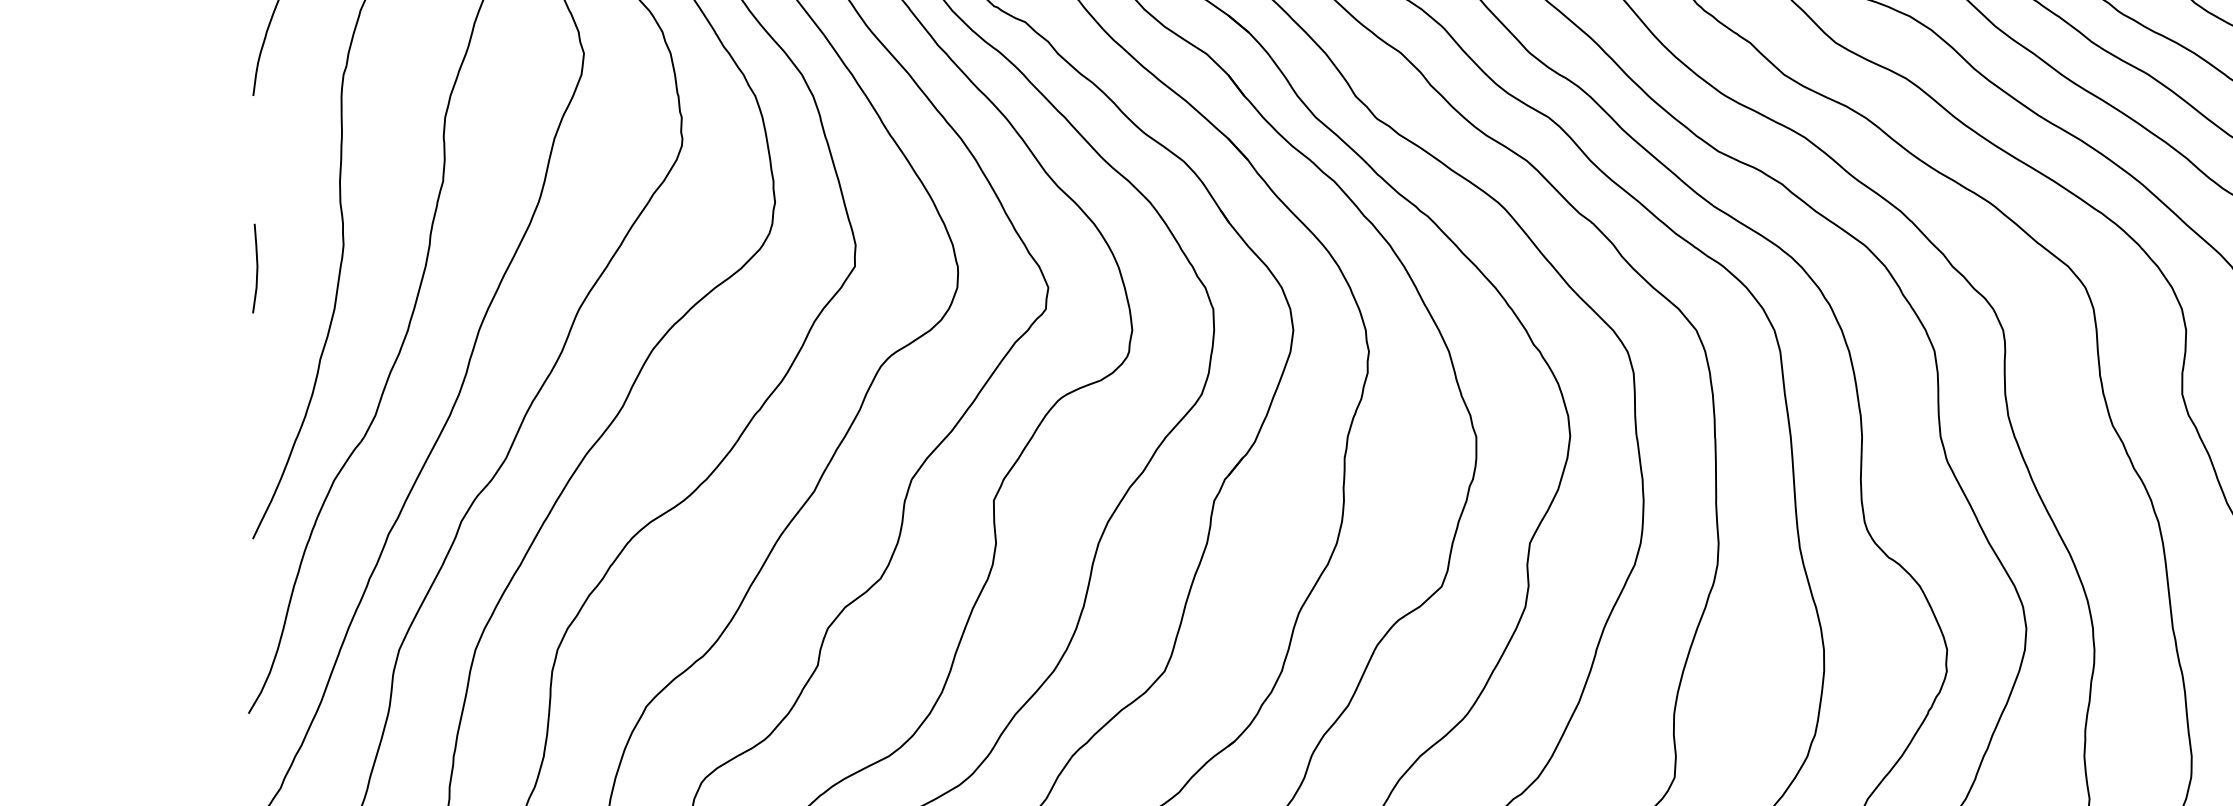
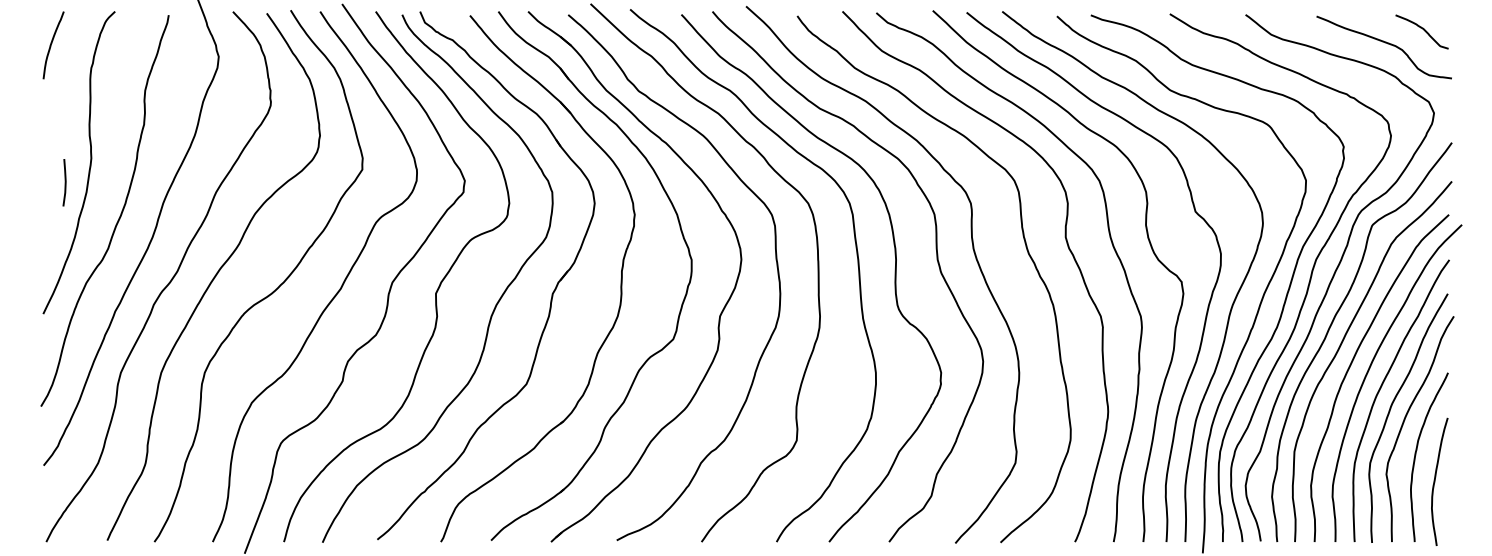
line: (255, 268) -> (64, 182), moved

